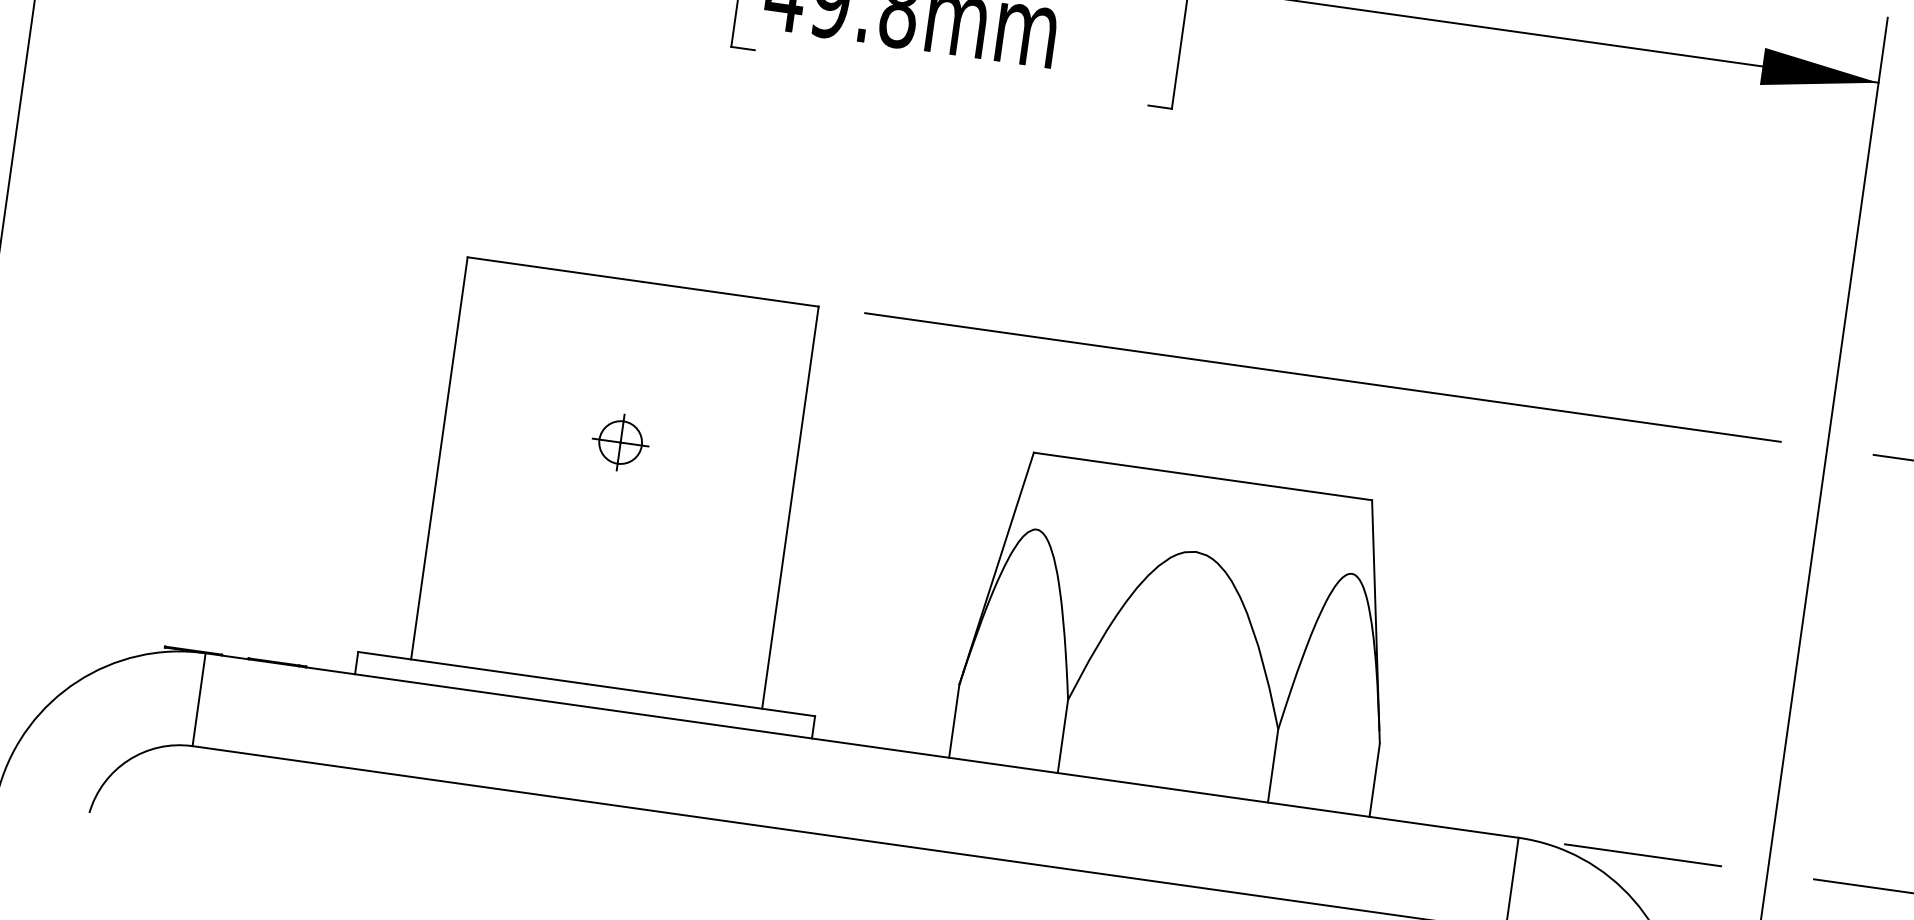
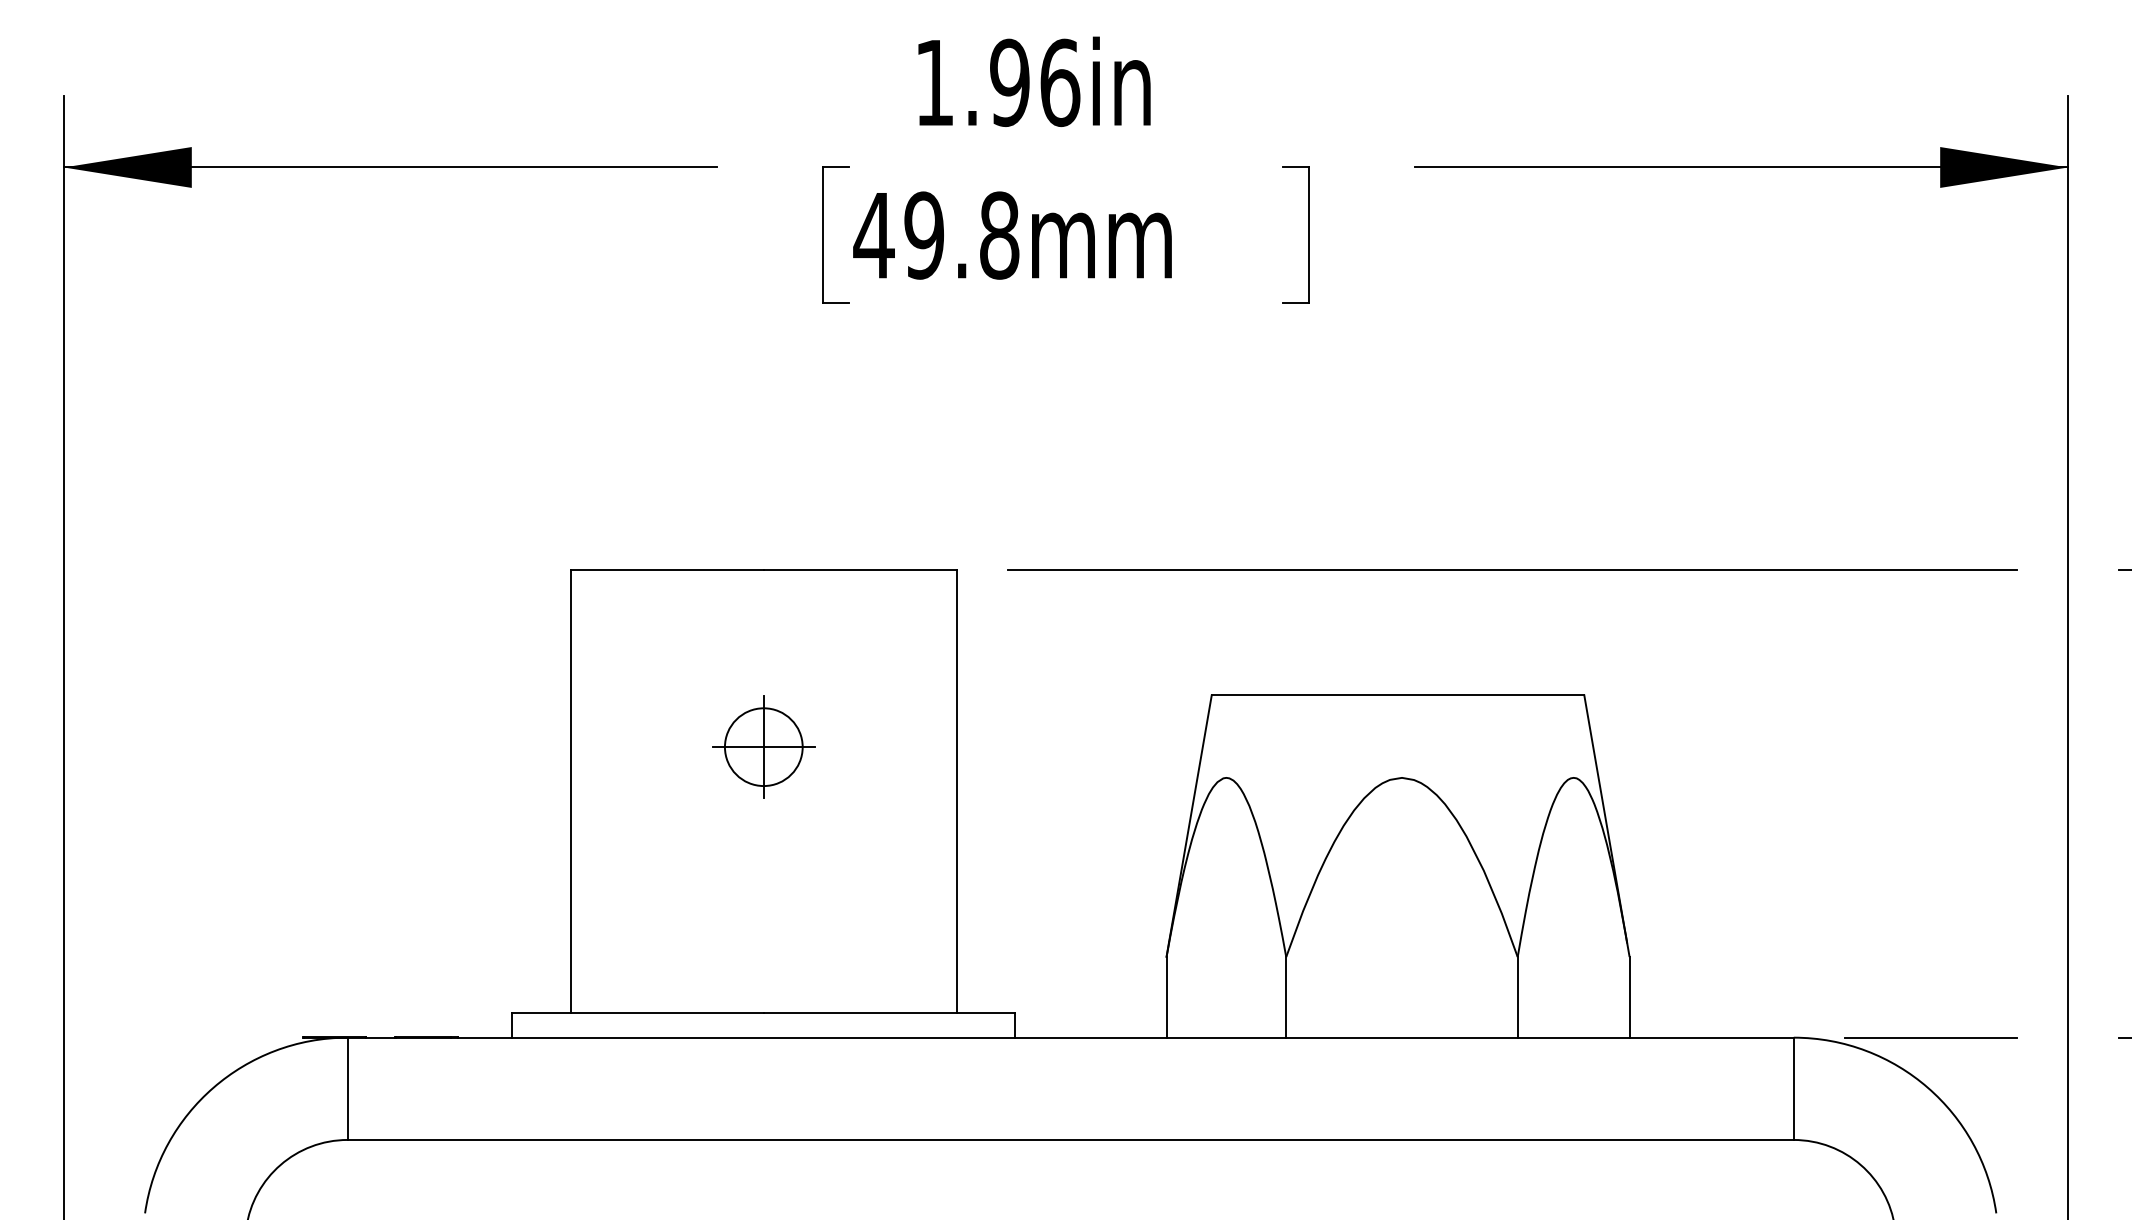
part: (620, 441) -> (763, 746), size x1.67

